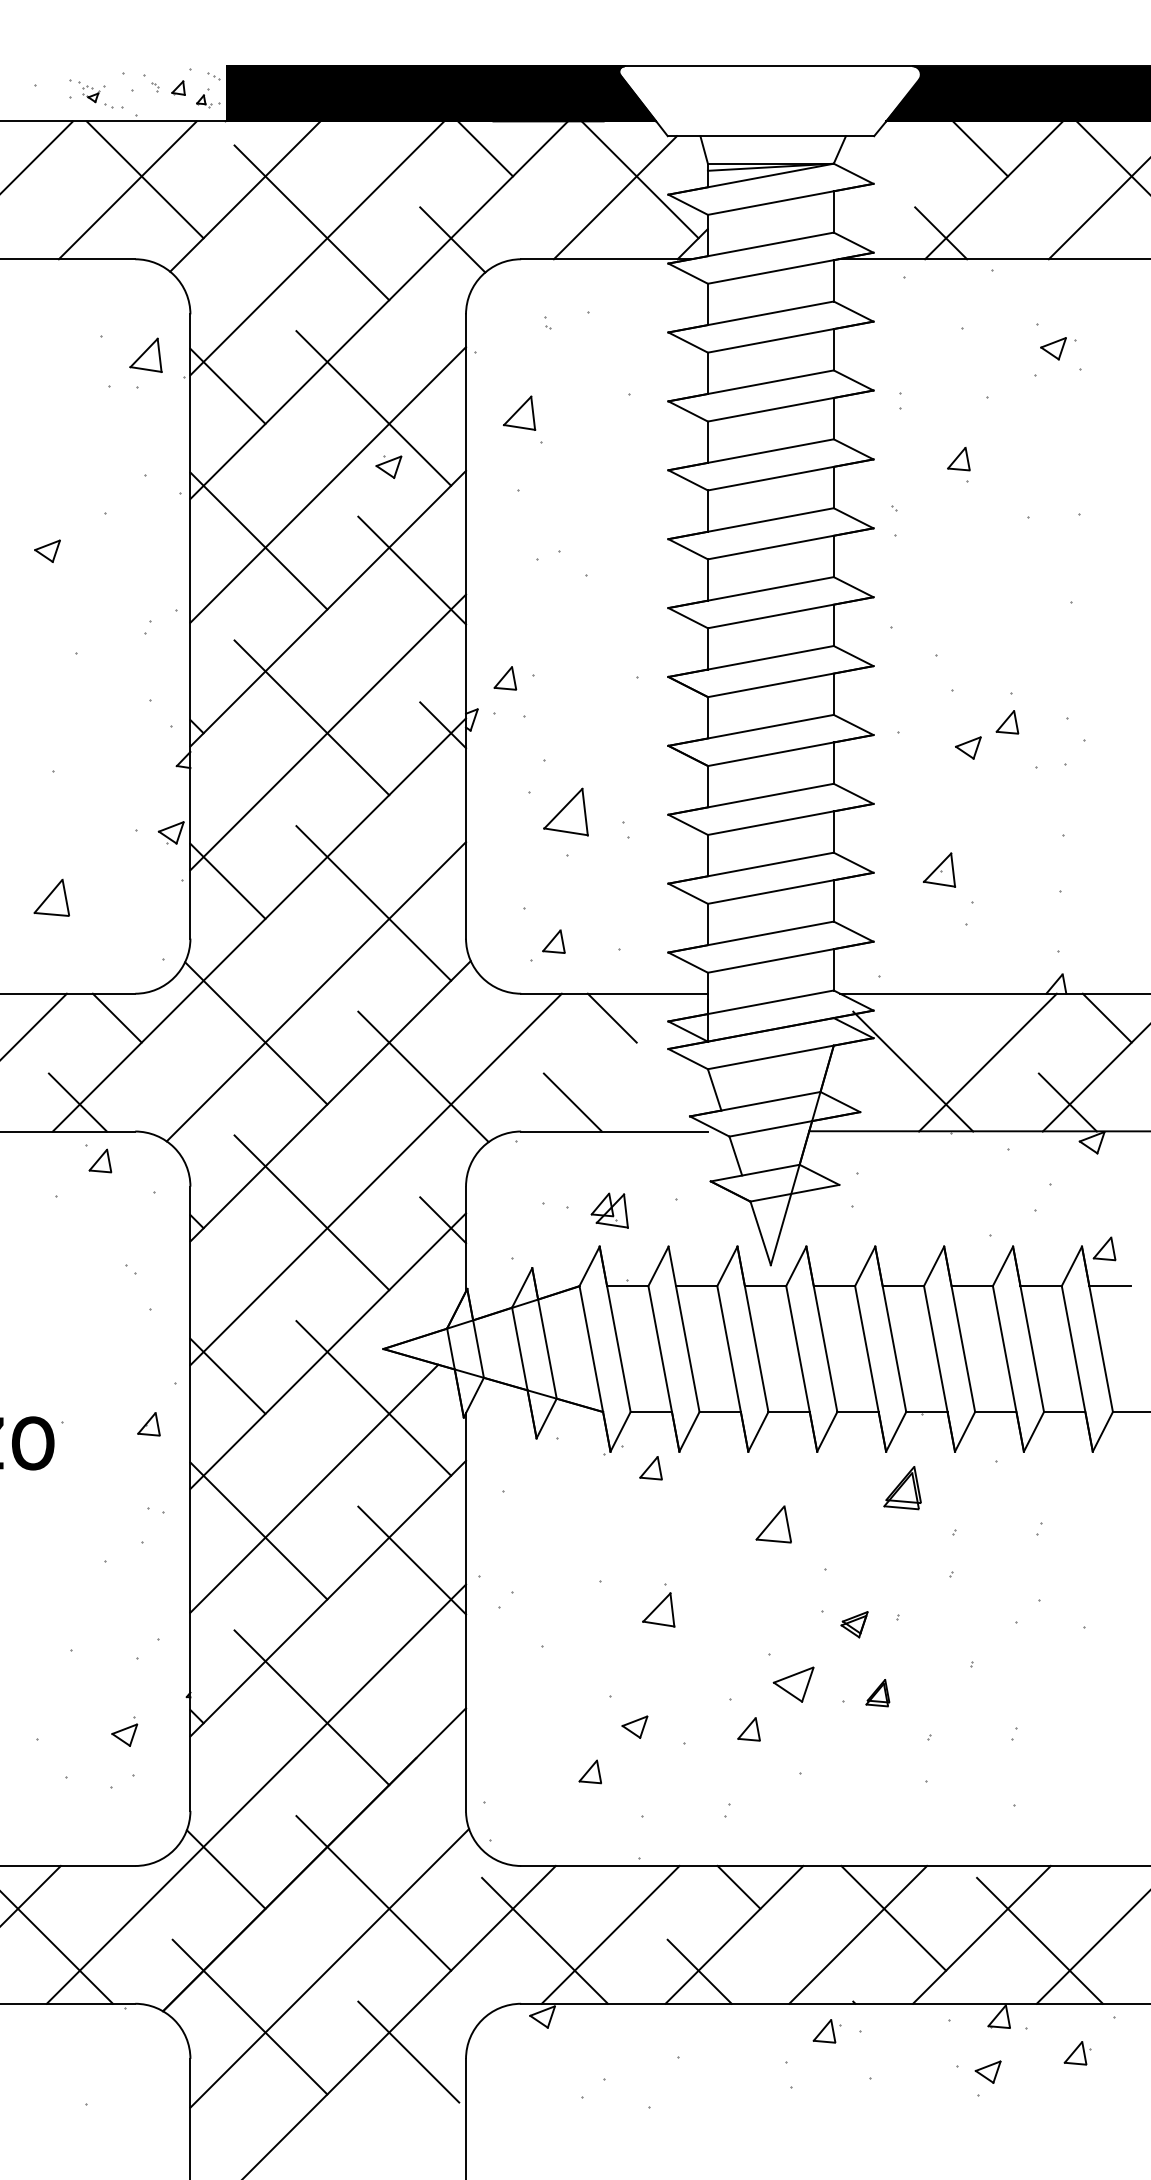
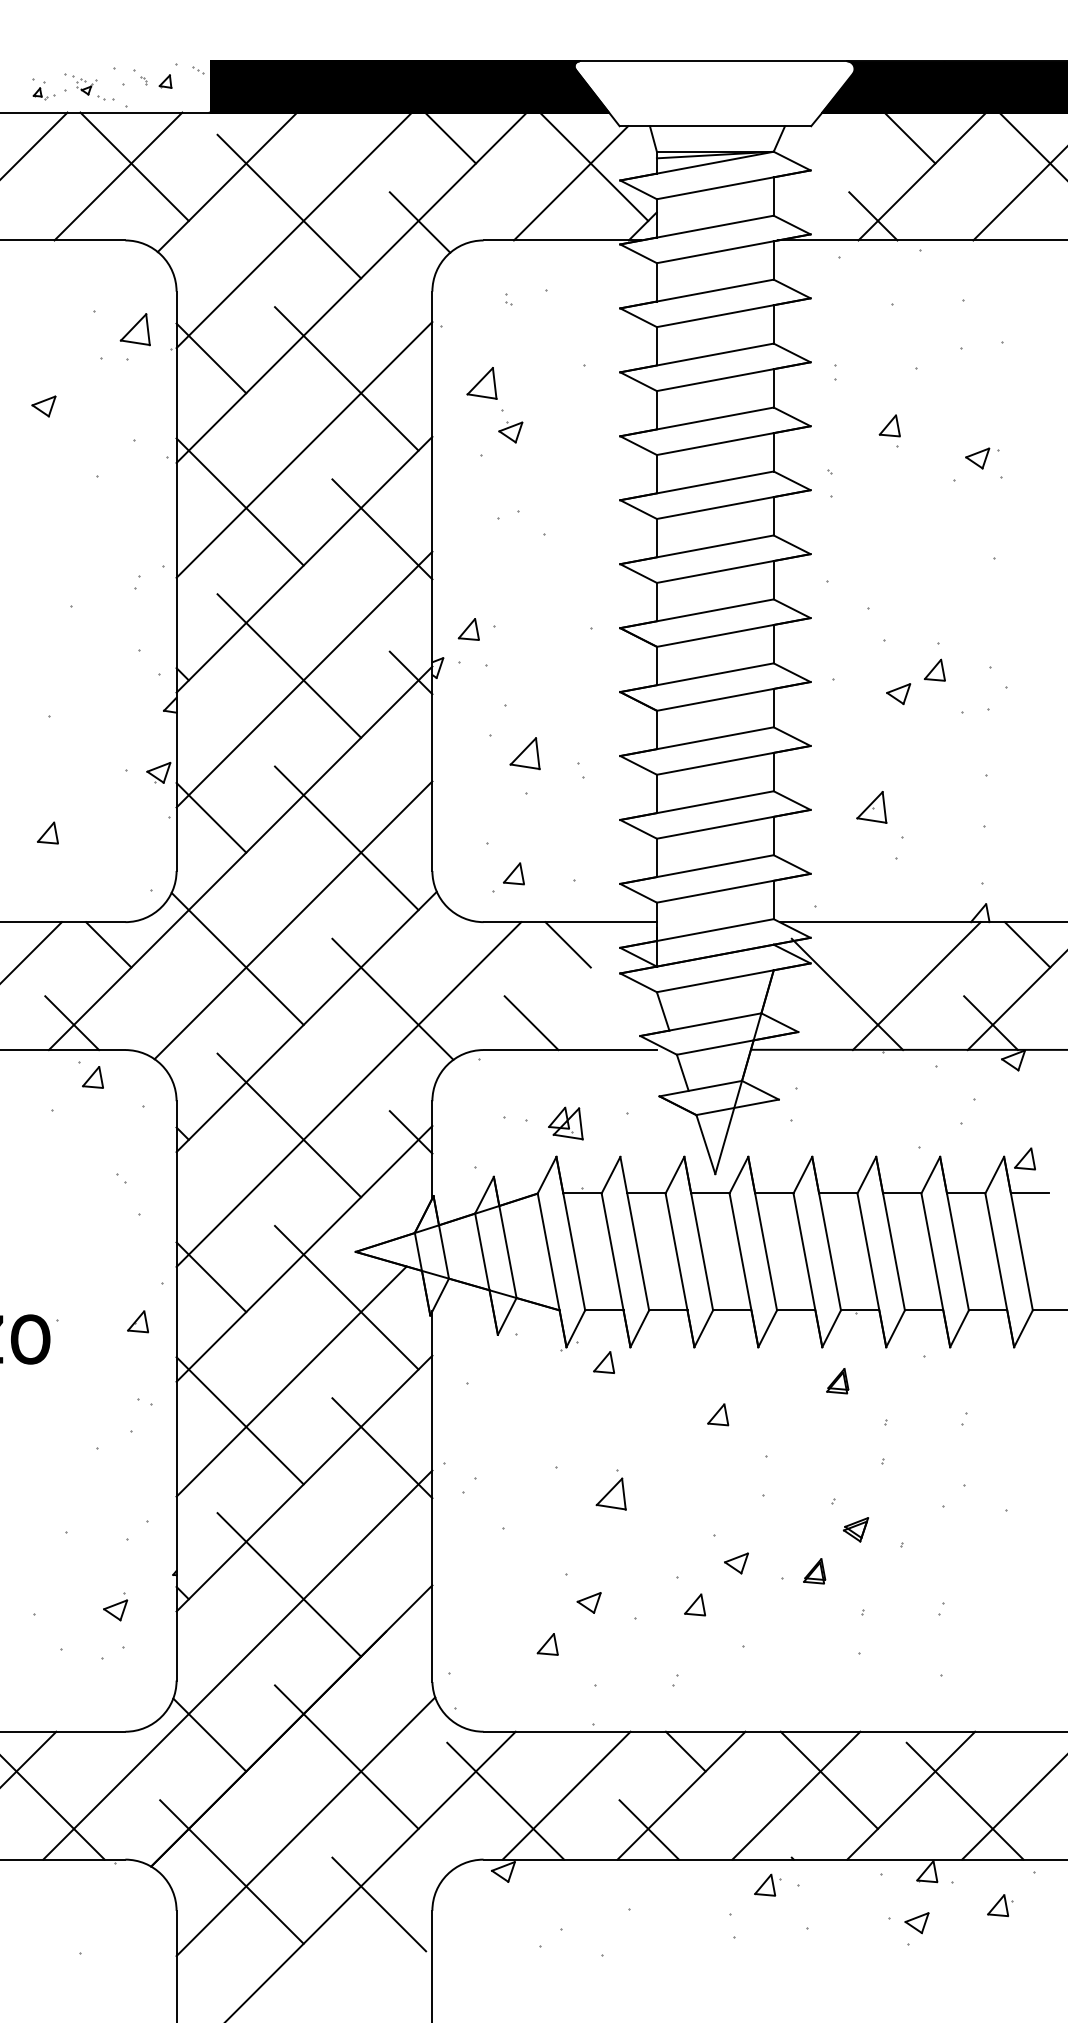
part: (207, 97) -> (43, 90), moved
part: (1058, 348) -> (982, 458), moved
part: (388, 467) -> (510, 432), moved
part: (47, 551) -> (43, 406), moved
part: (565, 812) -> (524, 753), size x0.71
part: (51, 897) -> (47, 832), size x0.62
part: (902, 1488) -> (837, 1381), size x0.62
part: (774, 1524) -> (718, 1414), size x0.62
part: (854, 1624) -> (855, 1529), moved
part: (793, 1684) -> (736, 1563), size x0.62

